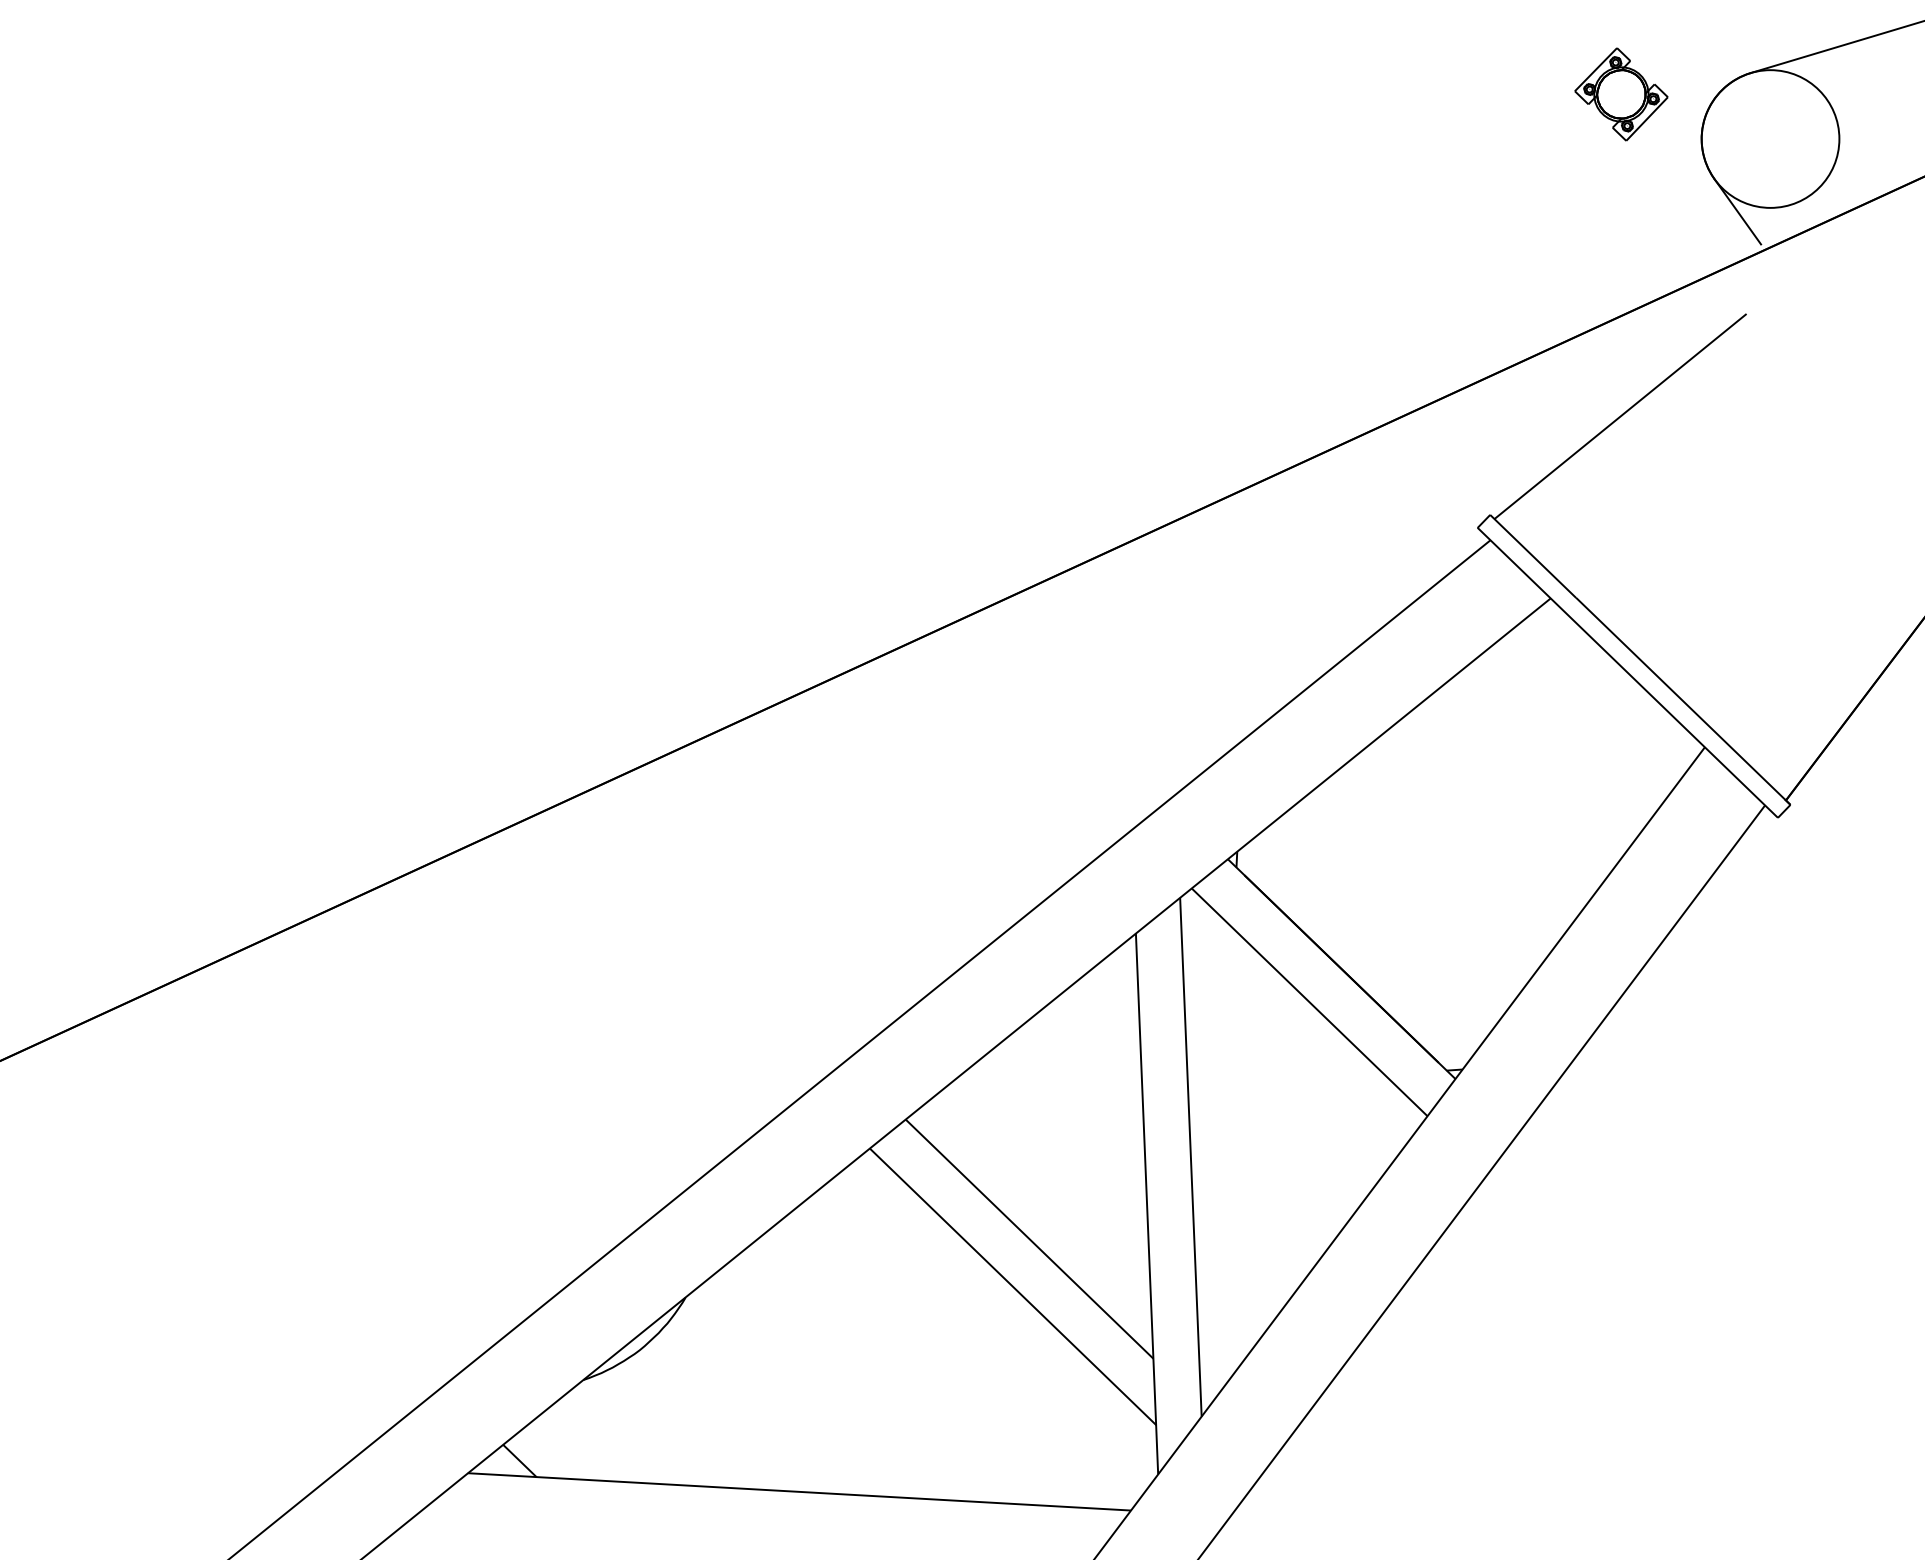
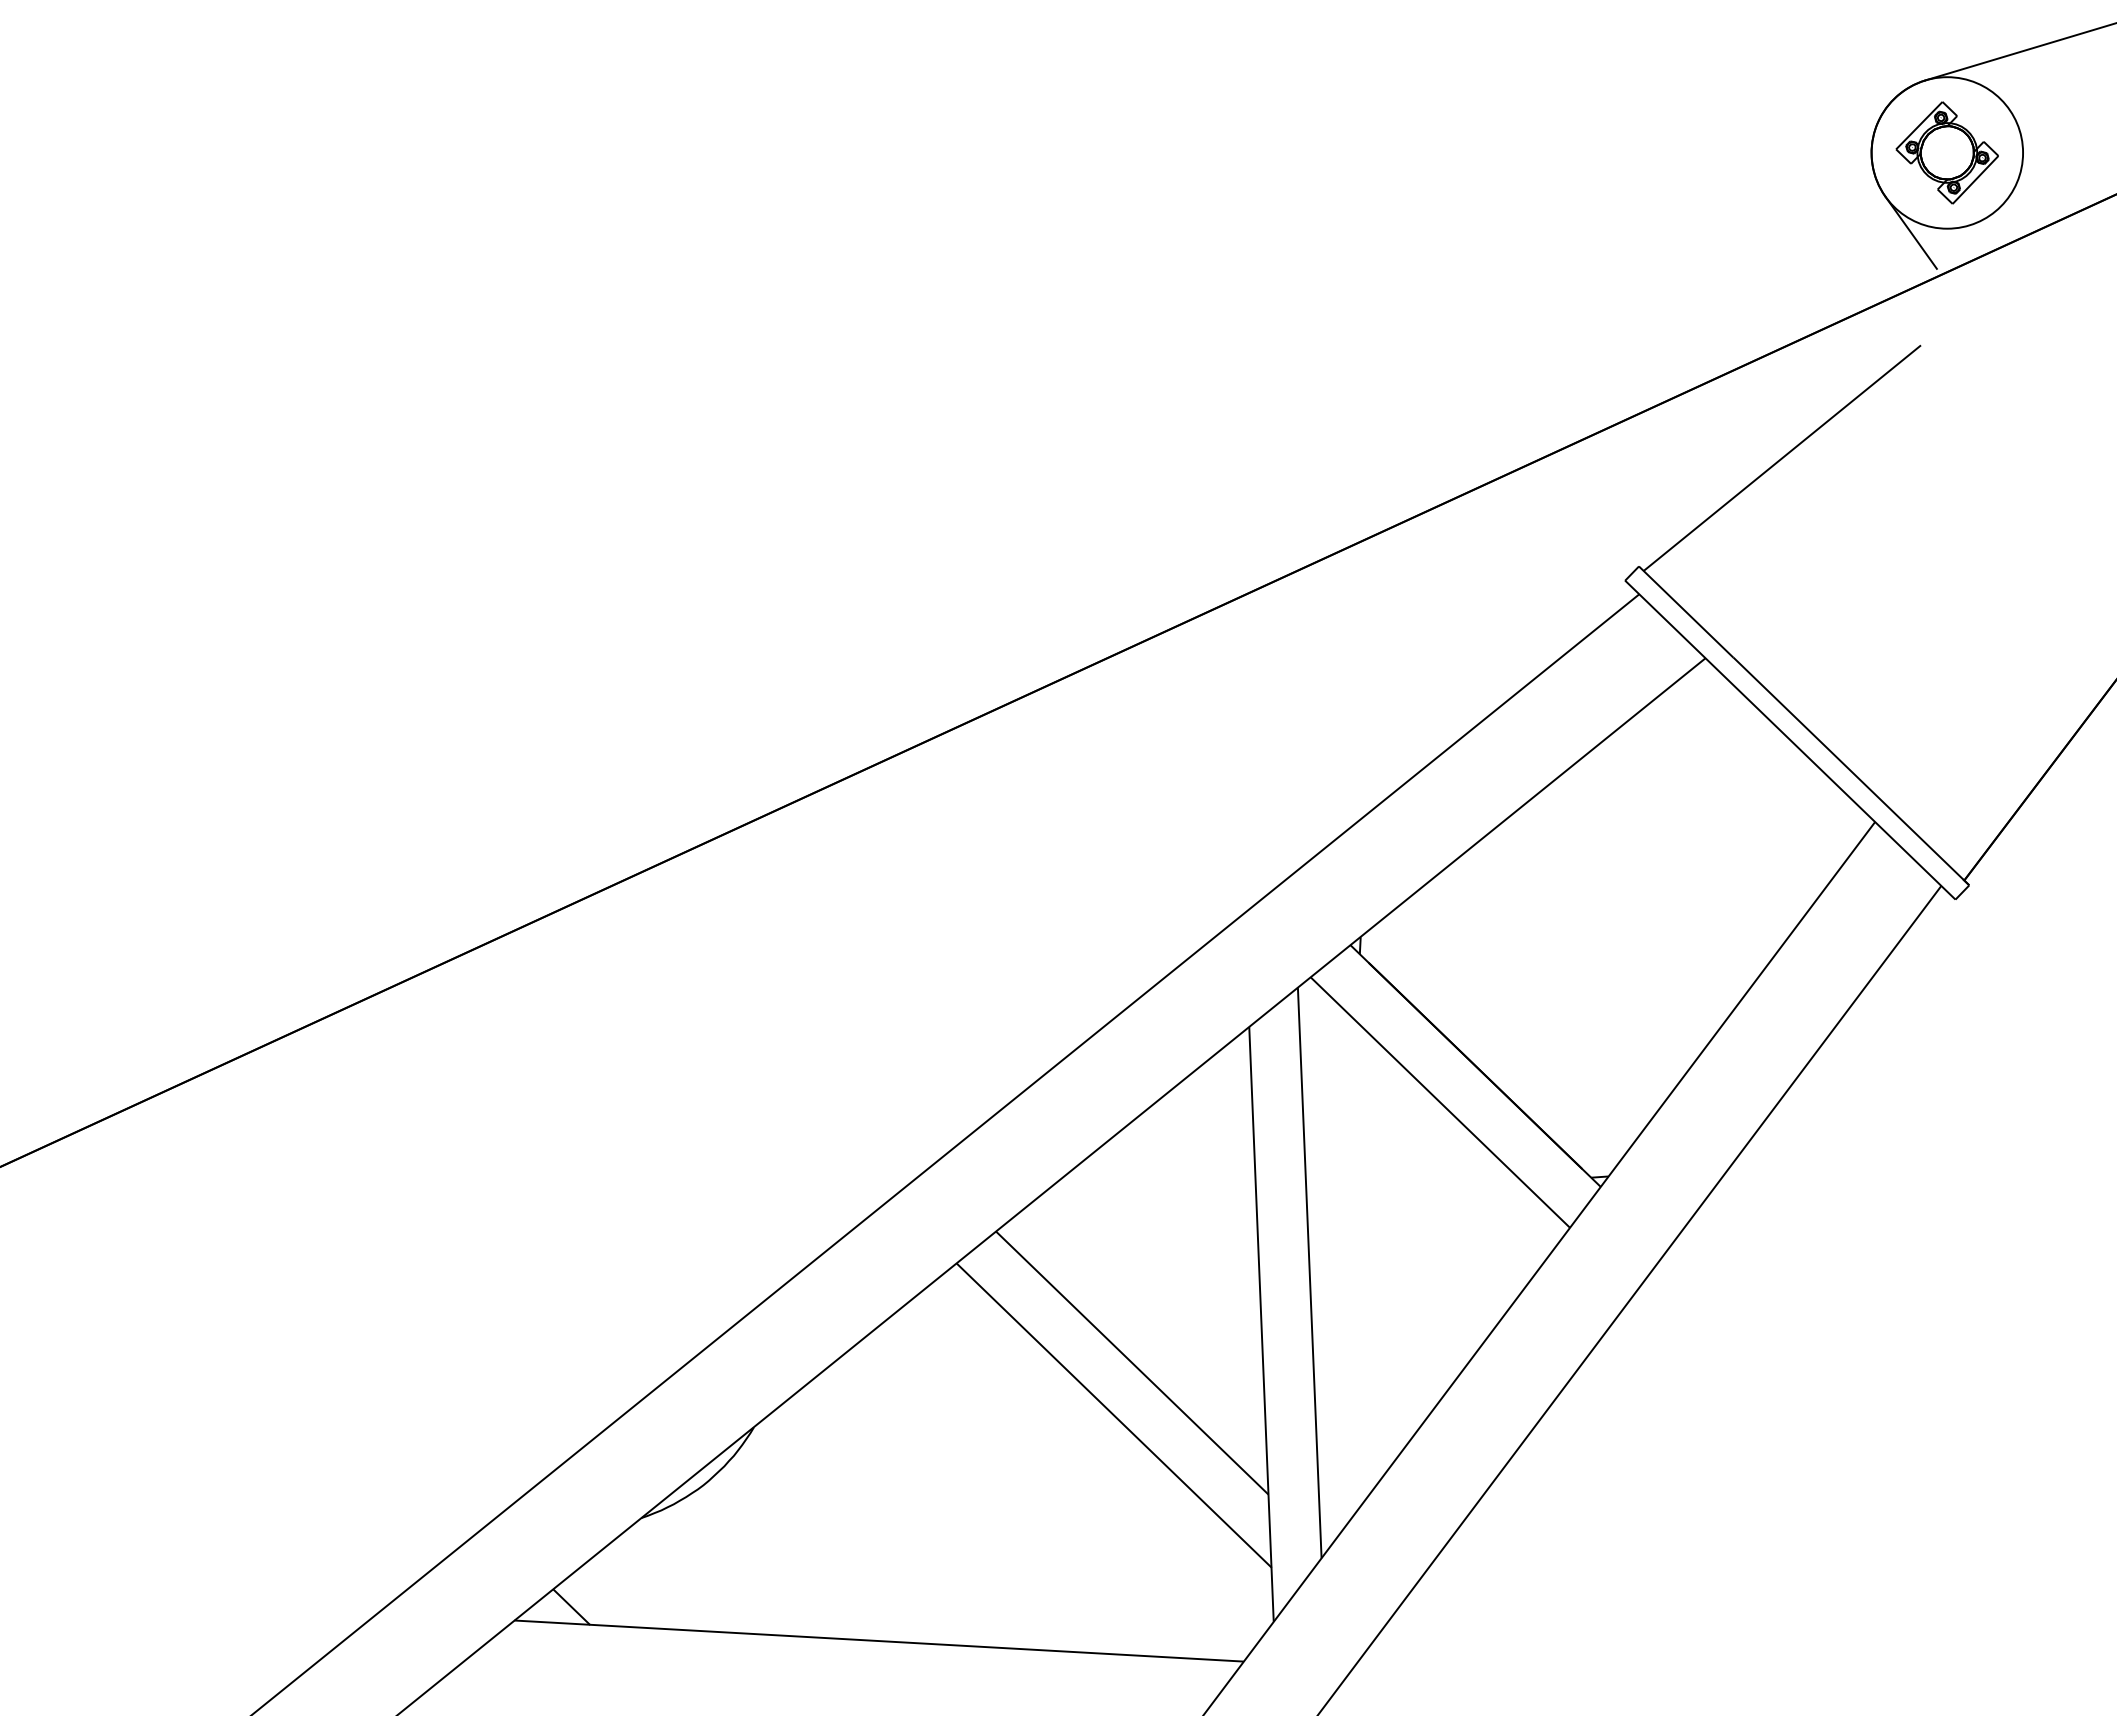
part: (1620, 94) -> (1946, 152), moved

